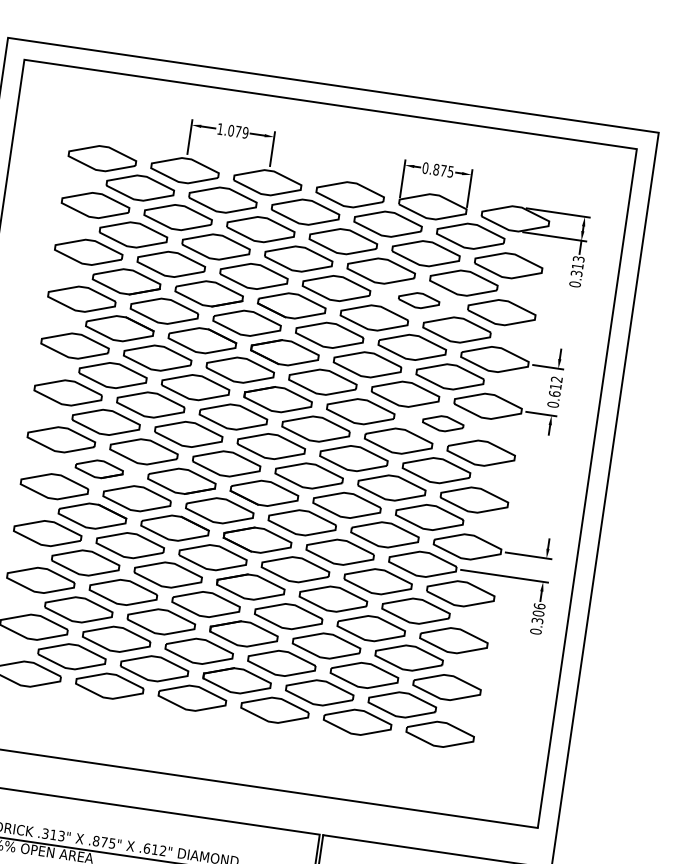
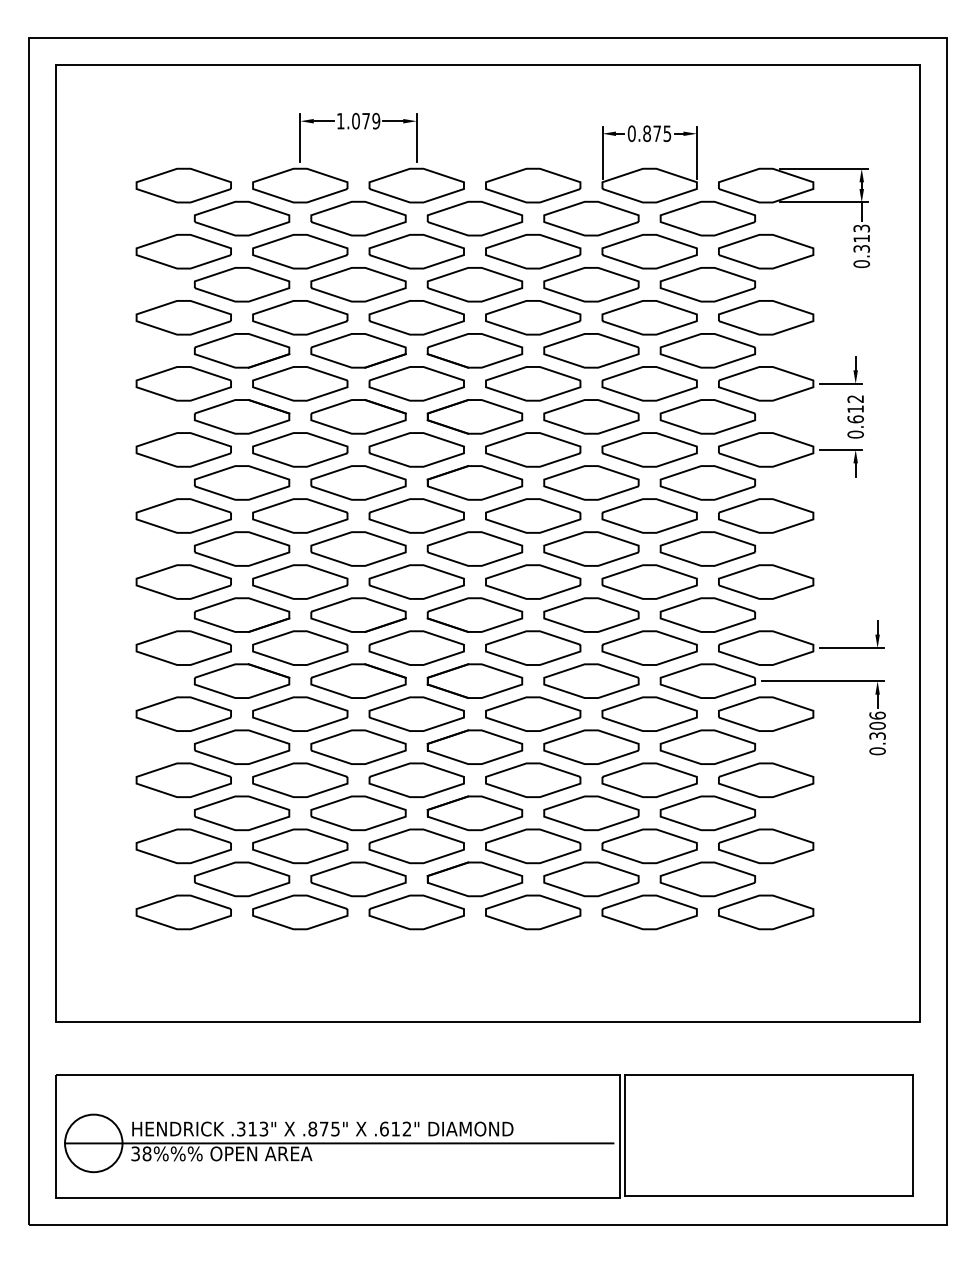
part: (419, 300) -> (649, 317), size x1.67
part: (443, 423) -> (707, 482), size x1.67
part: (99, 468) -> (242, 614), size x1.43

